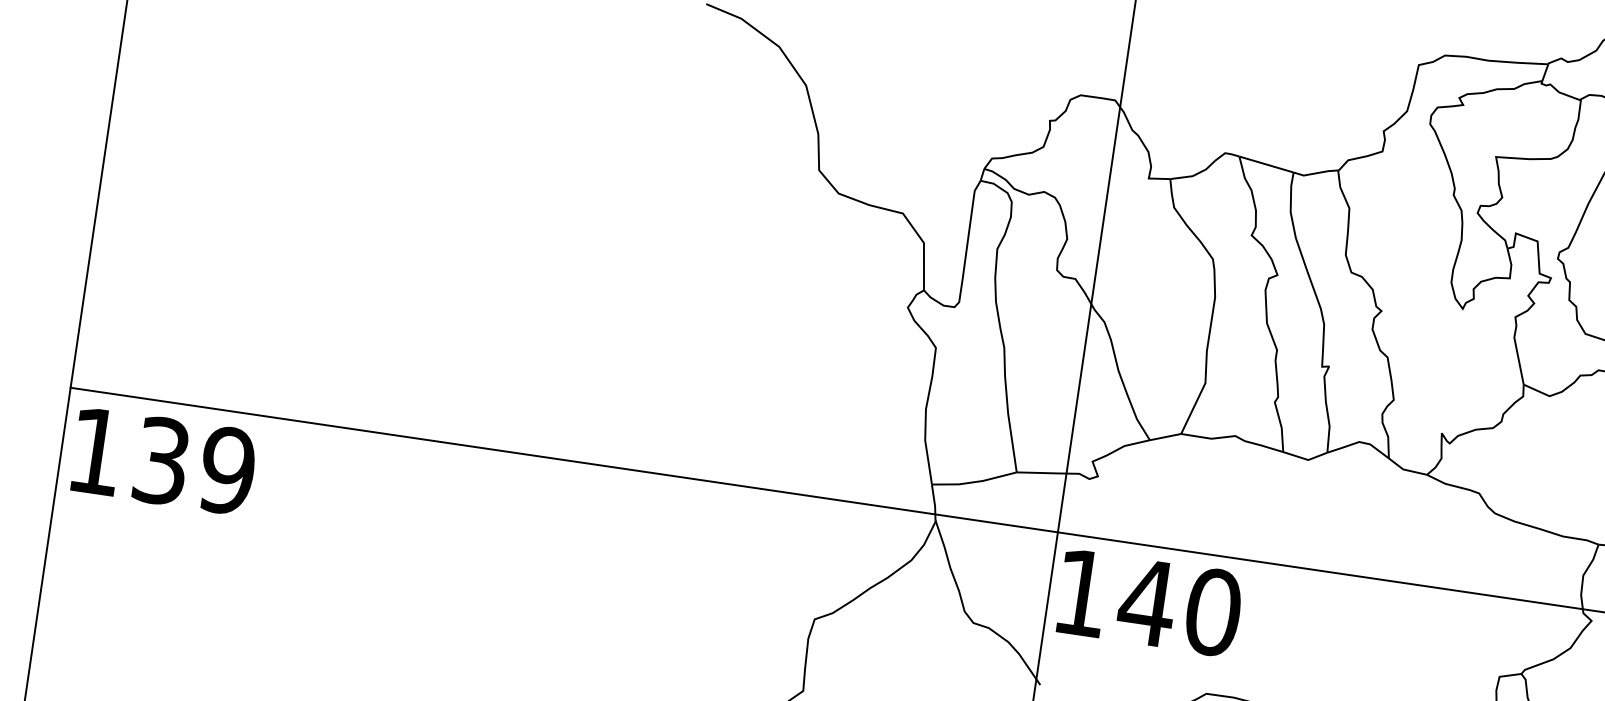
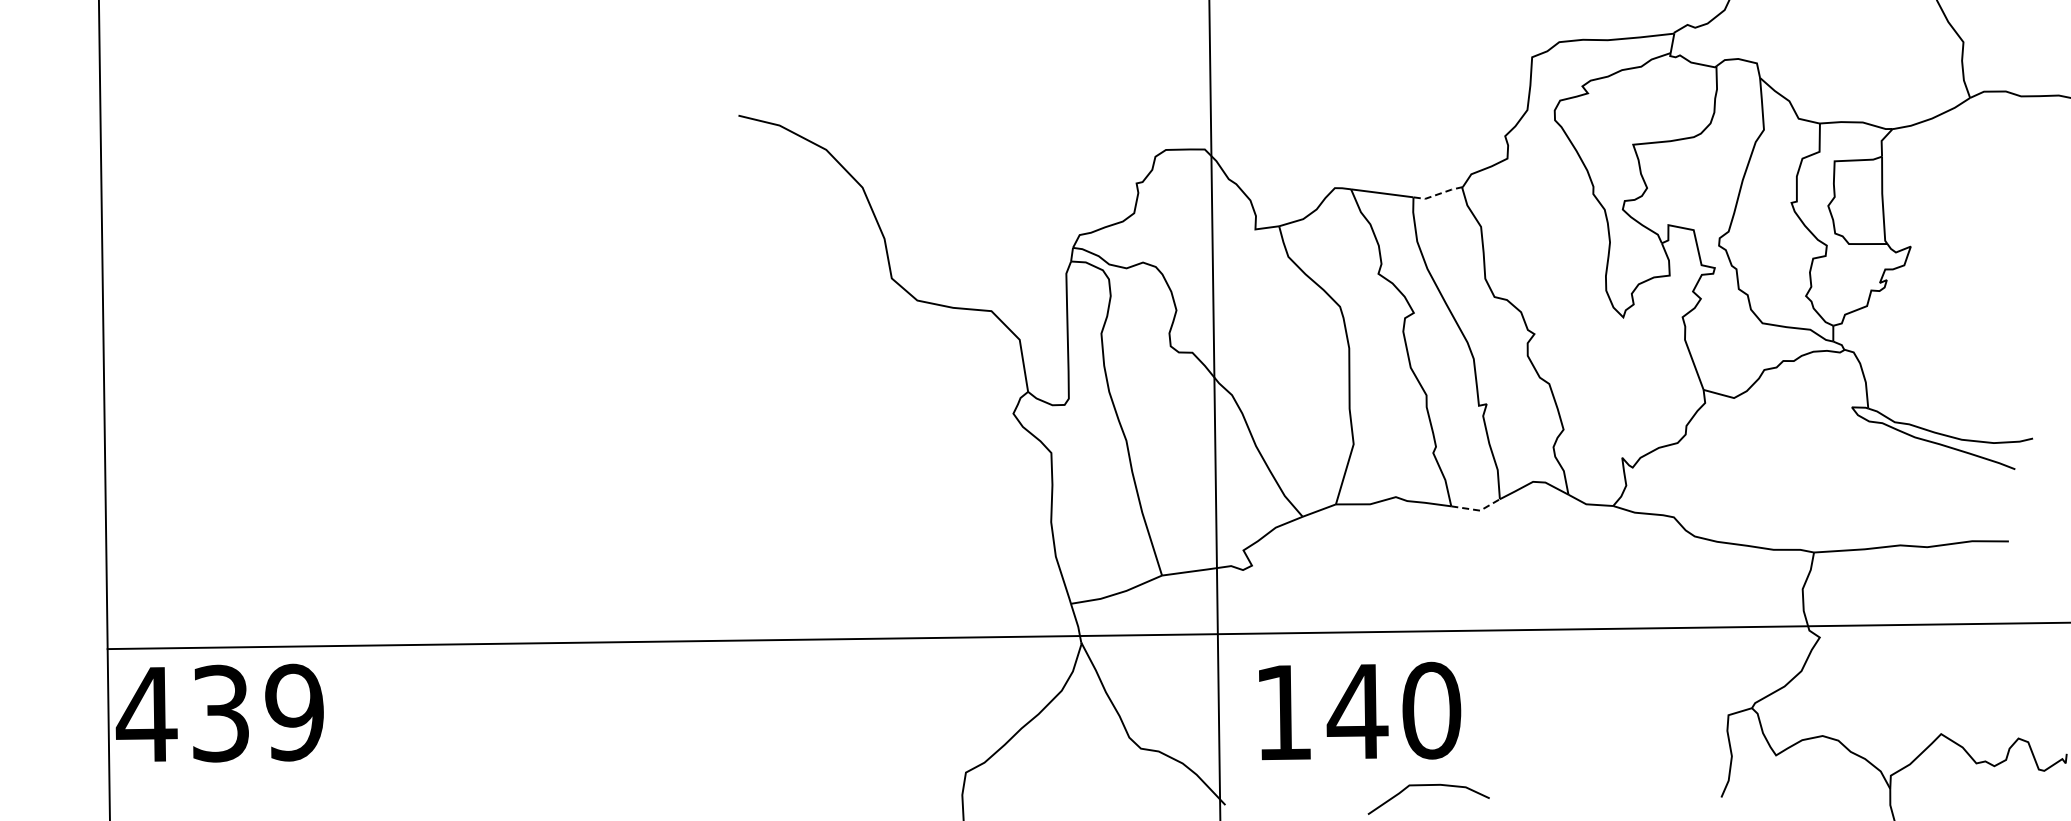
line: (1316, 173) -> (1438, 194), solid -> dashed
text: (95, 451) -> (146, 714), 139 -> 439
line: (1305, 459) -> (1477, 510), solid -> dashed
text: (1150, 602) -> (1360, 710), moved

